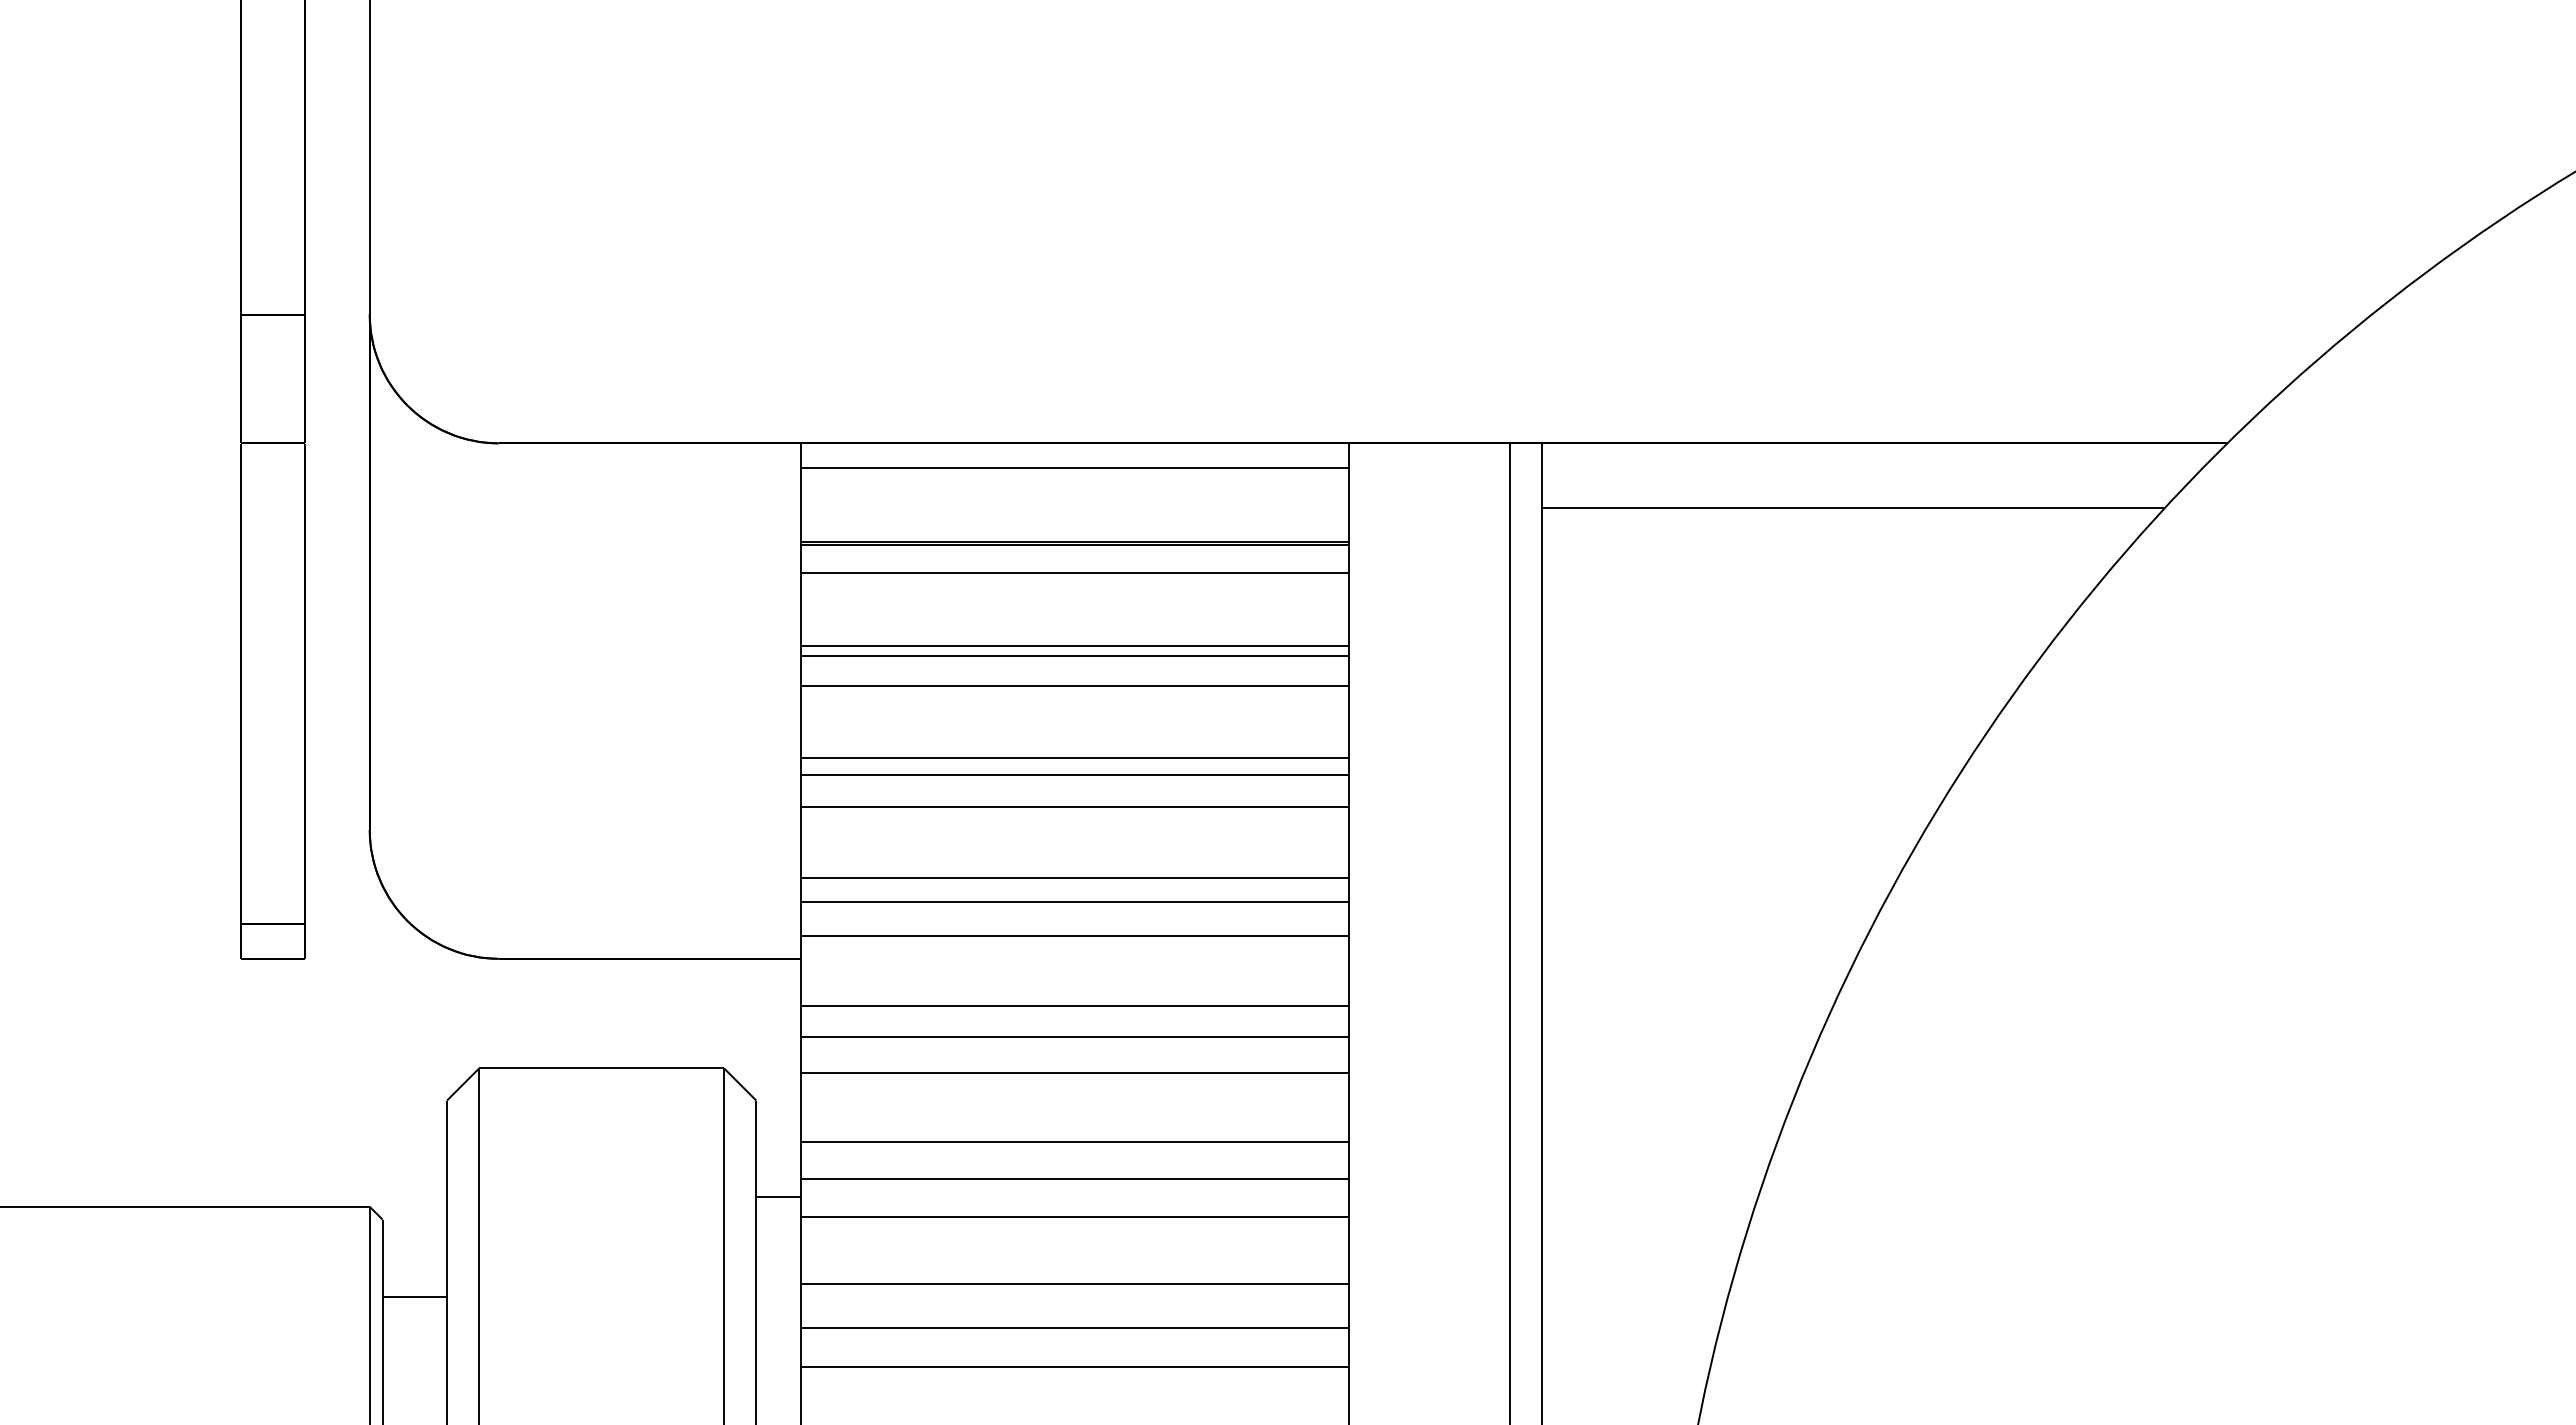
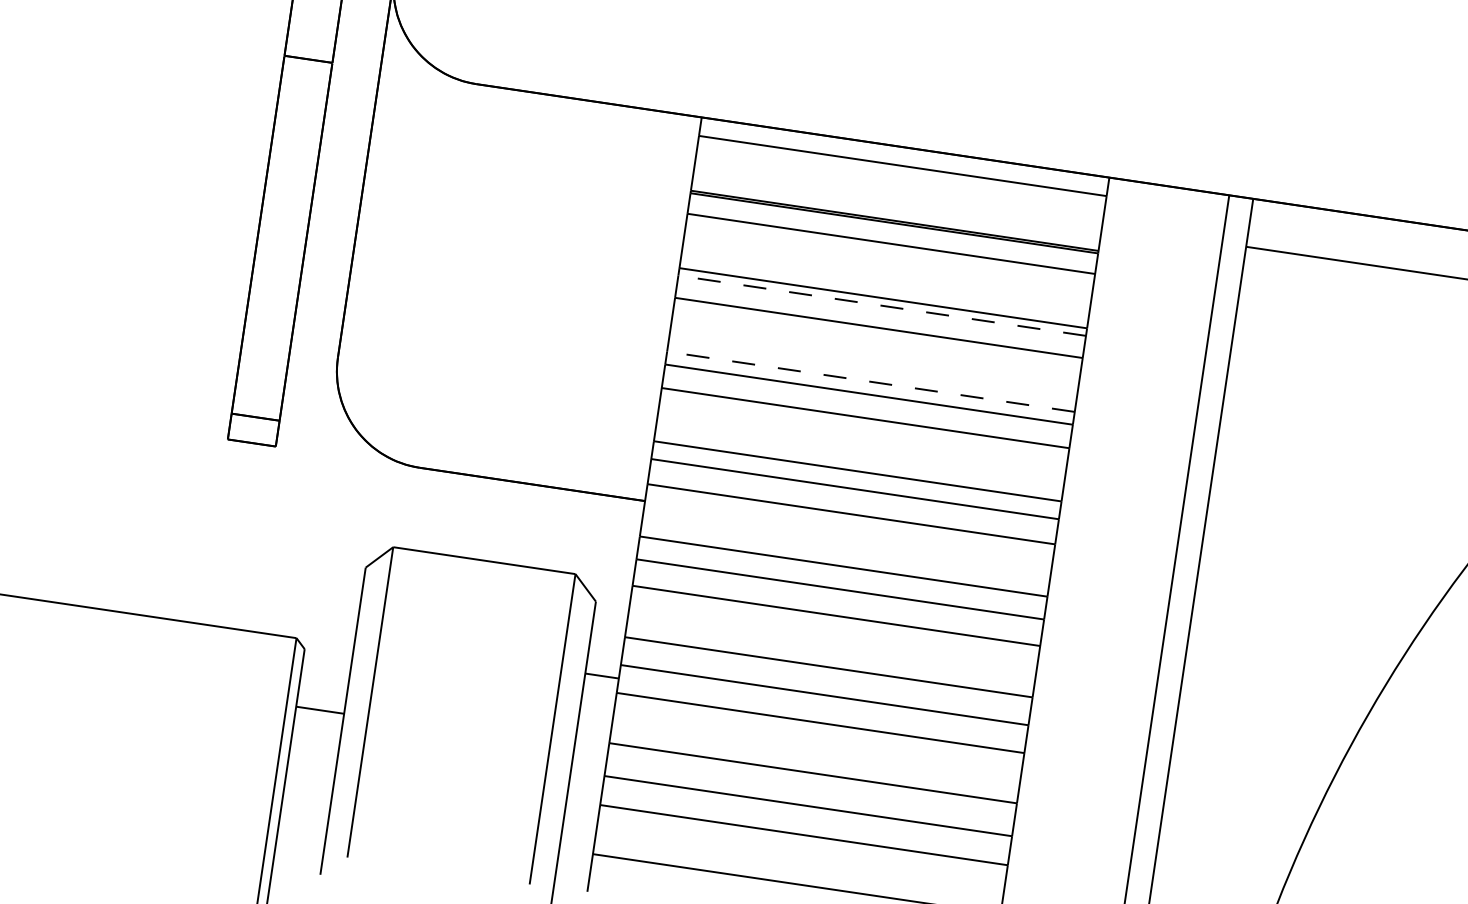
line: (1075, 656) -> (882, 306), solid -> dashed
line: (1075, 758) -> (871, 382), solid -> dashed

